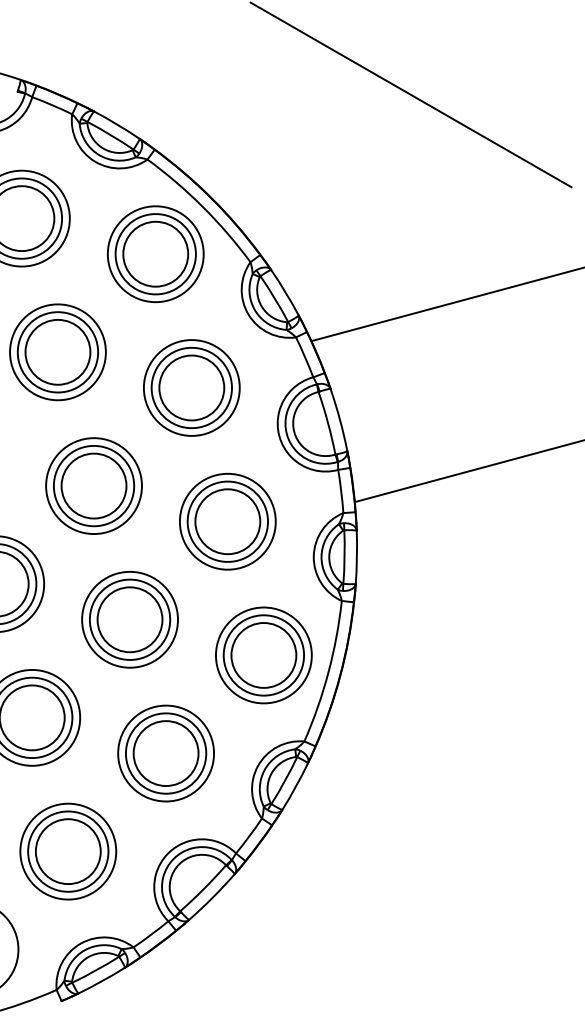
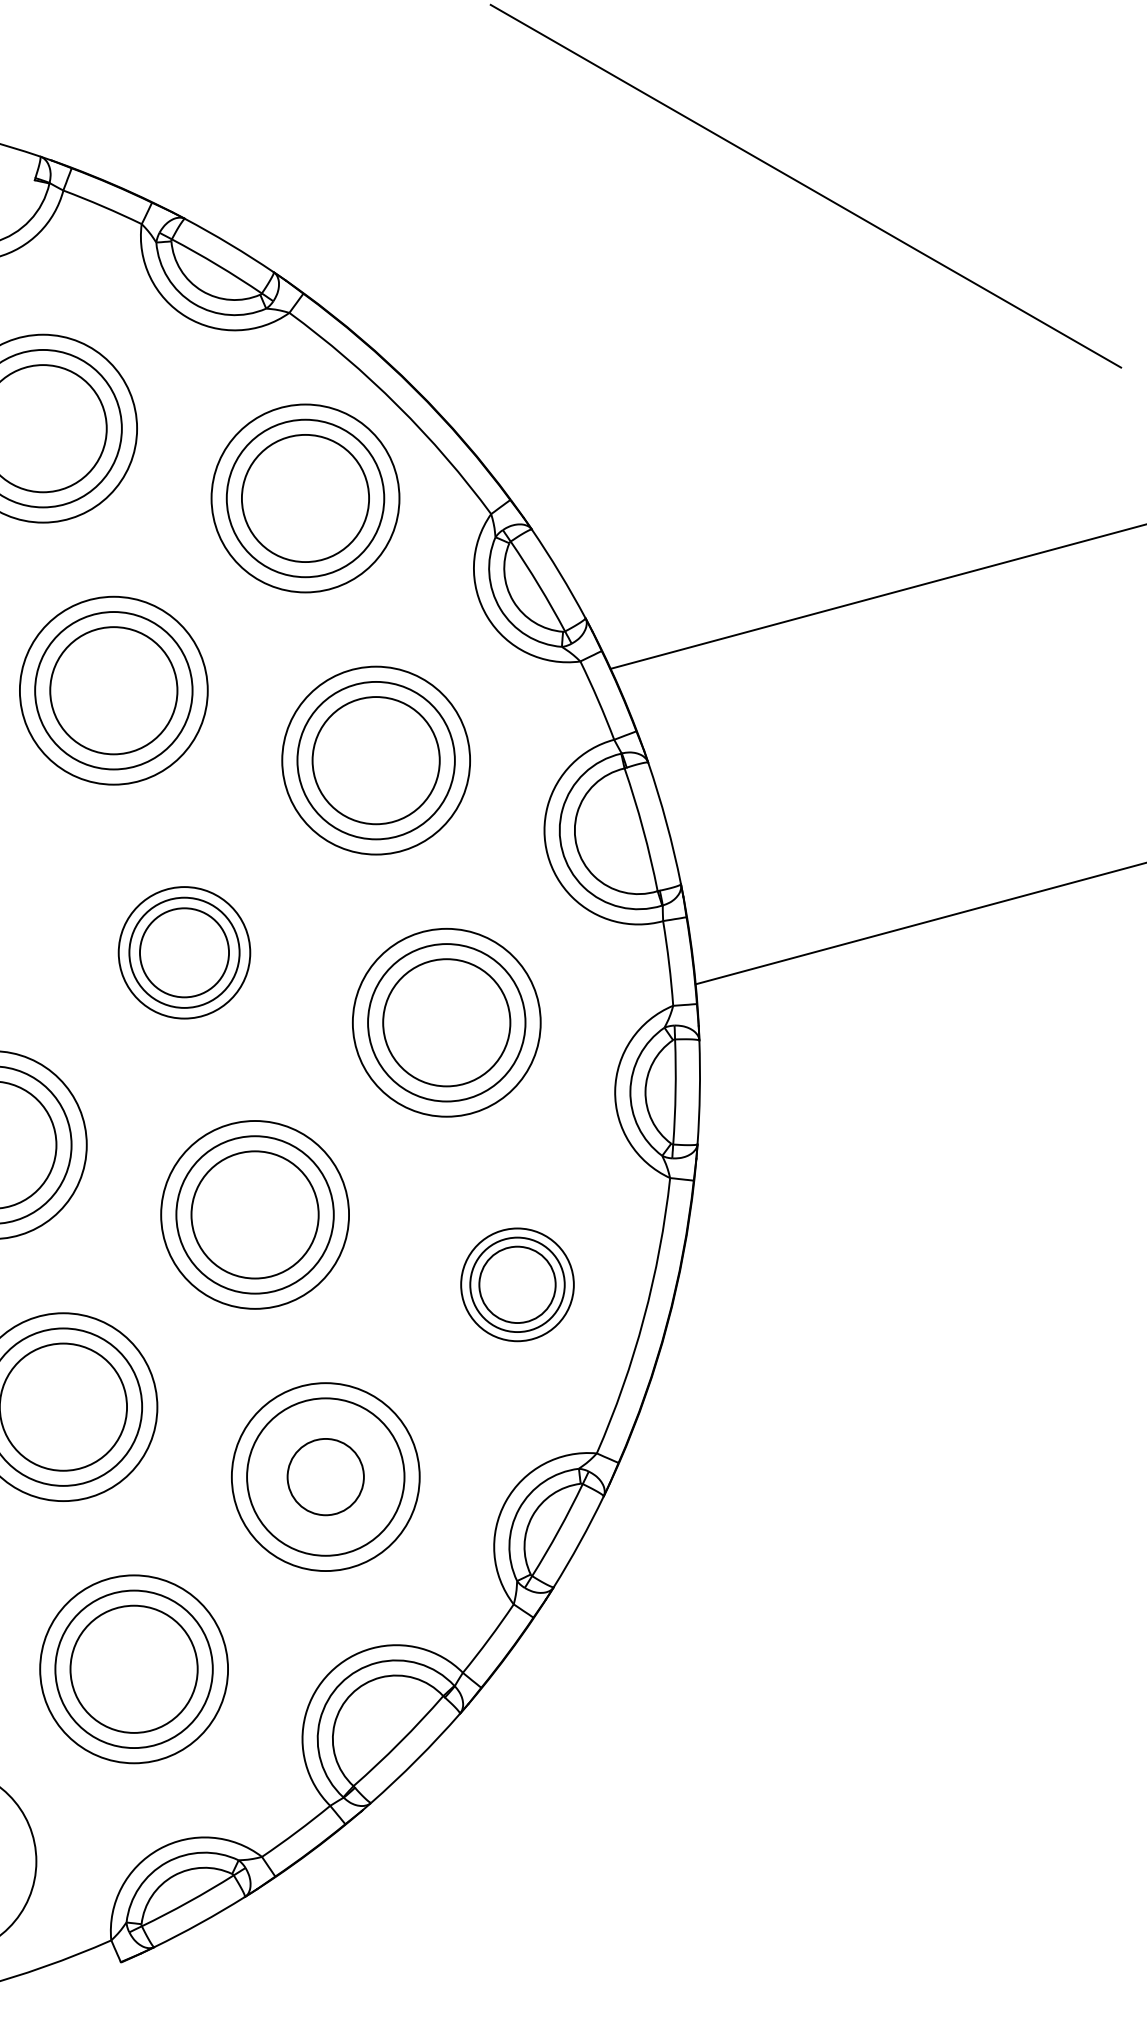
part: (93, 485) -> (183, 951), size x0.7
part: (263, 655) -> (516, 1284), size x0.6
circle: (165, 753) -> (324, 1476), size x0.6

